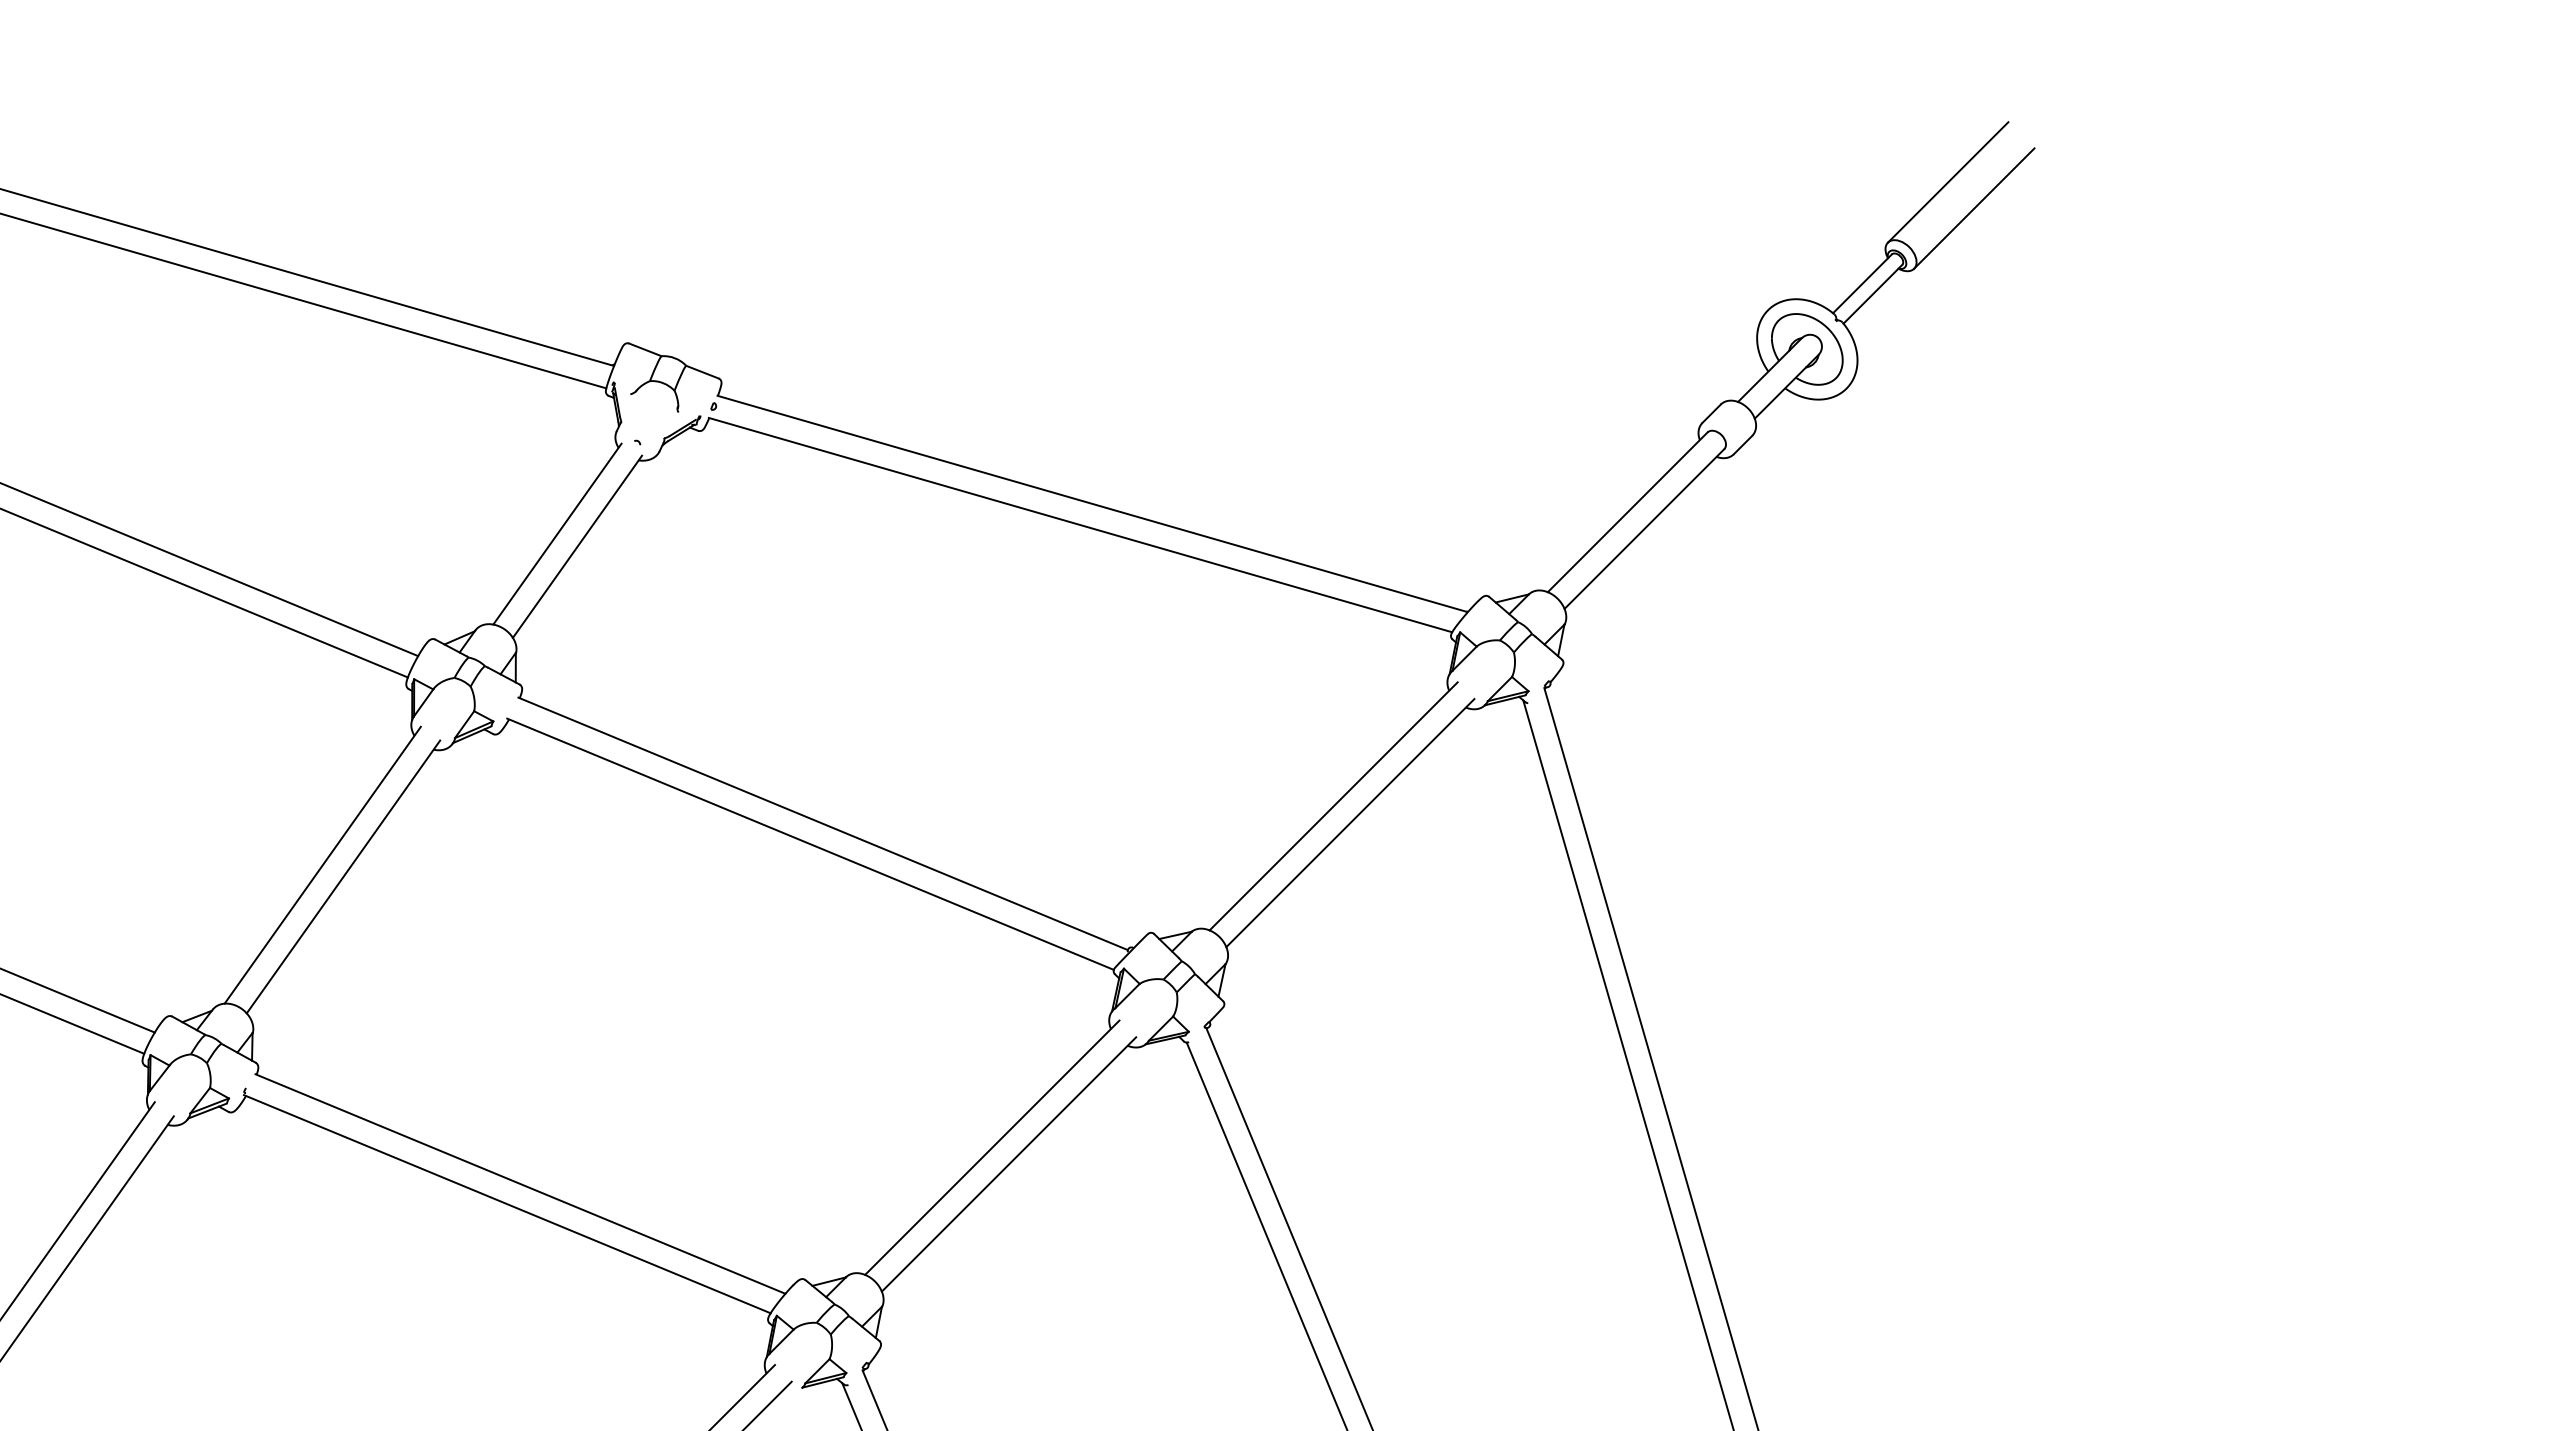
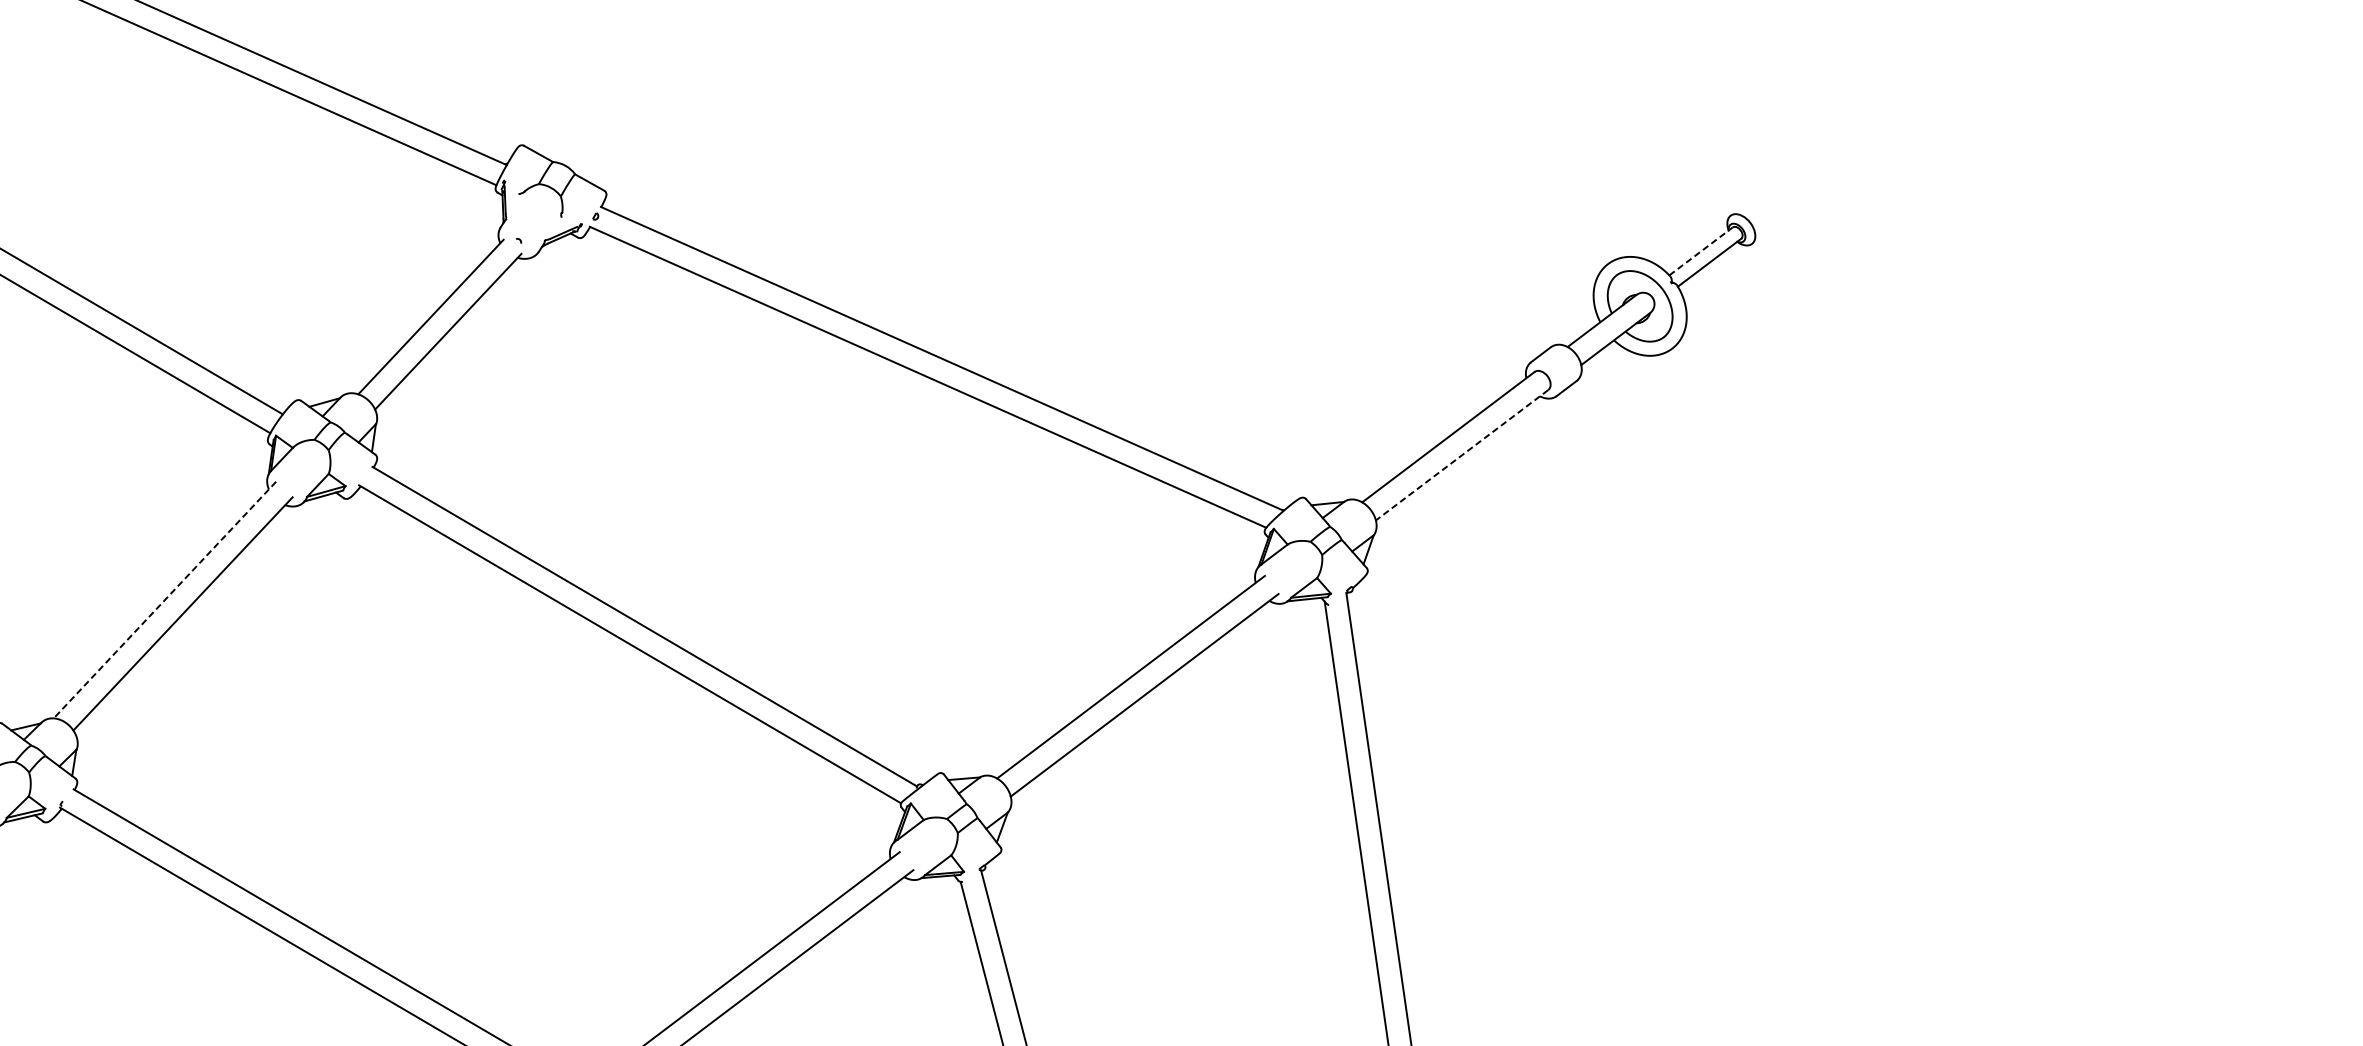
line: (1947, 182) -> (1795, 166), removed
line: (1974, 208) -> (1817, 194), removed
line: (1862, 283) -> (1701, 251), solid -> dashed
line: (1644, 529) -> (1462, 455), solid -> dashed
line: (322, 865) -> (164, 600), solid -> dashed

